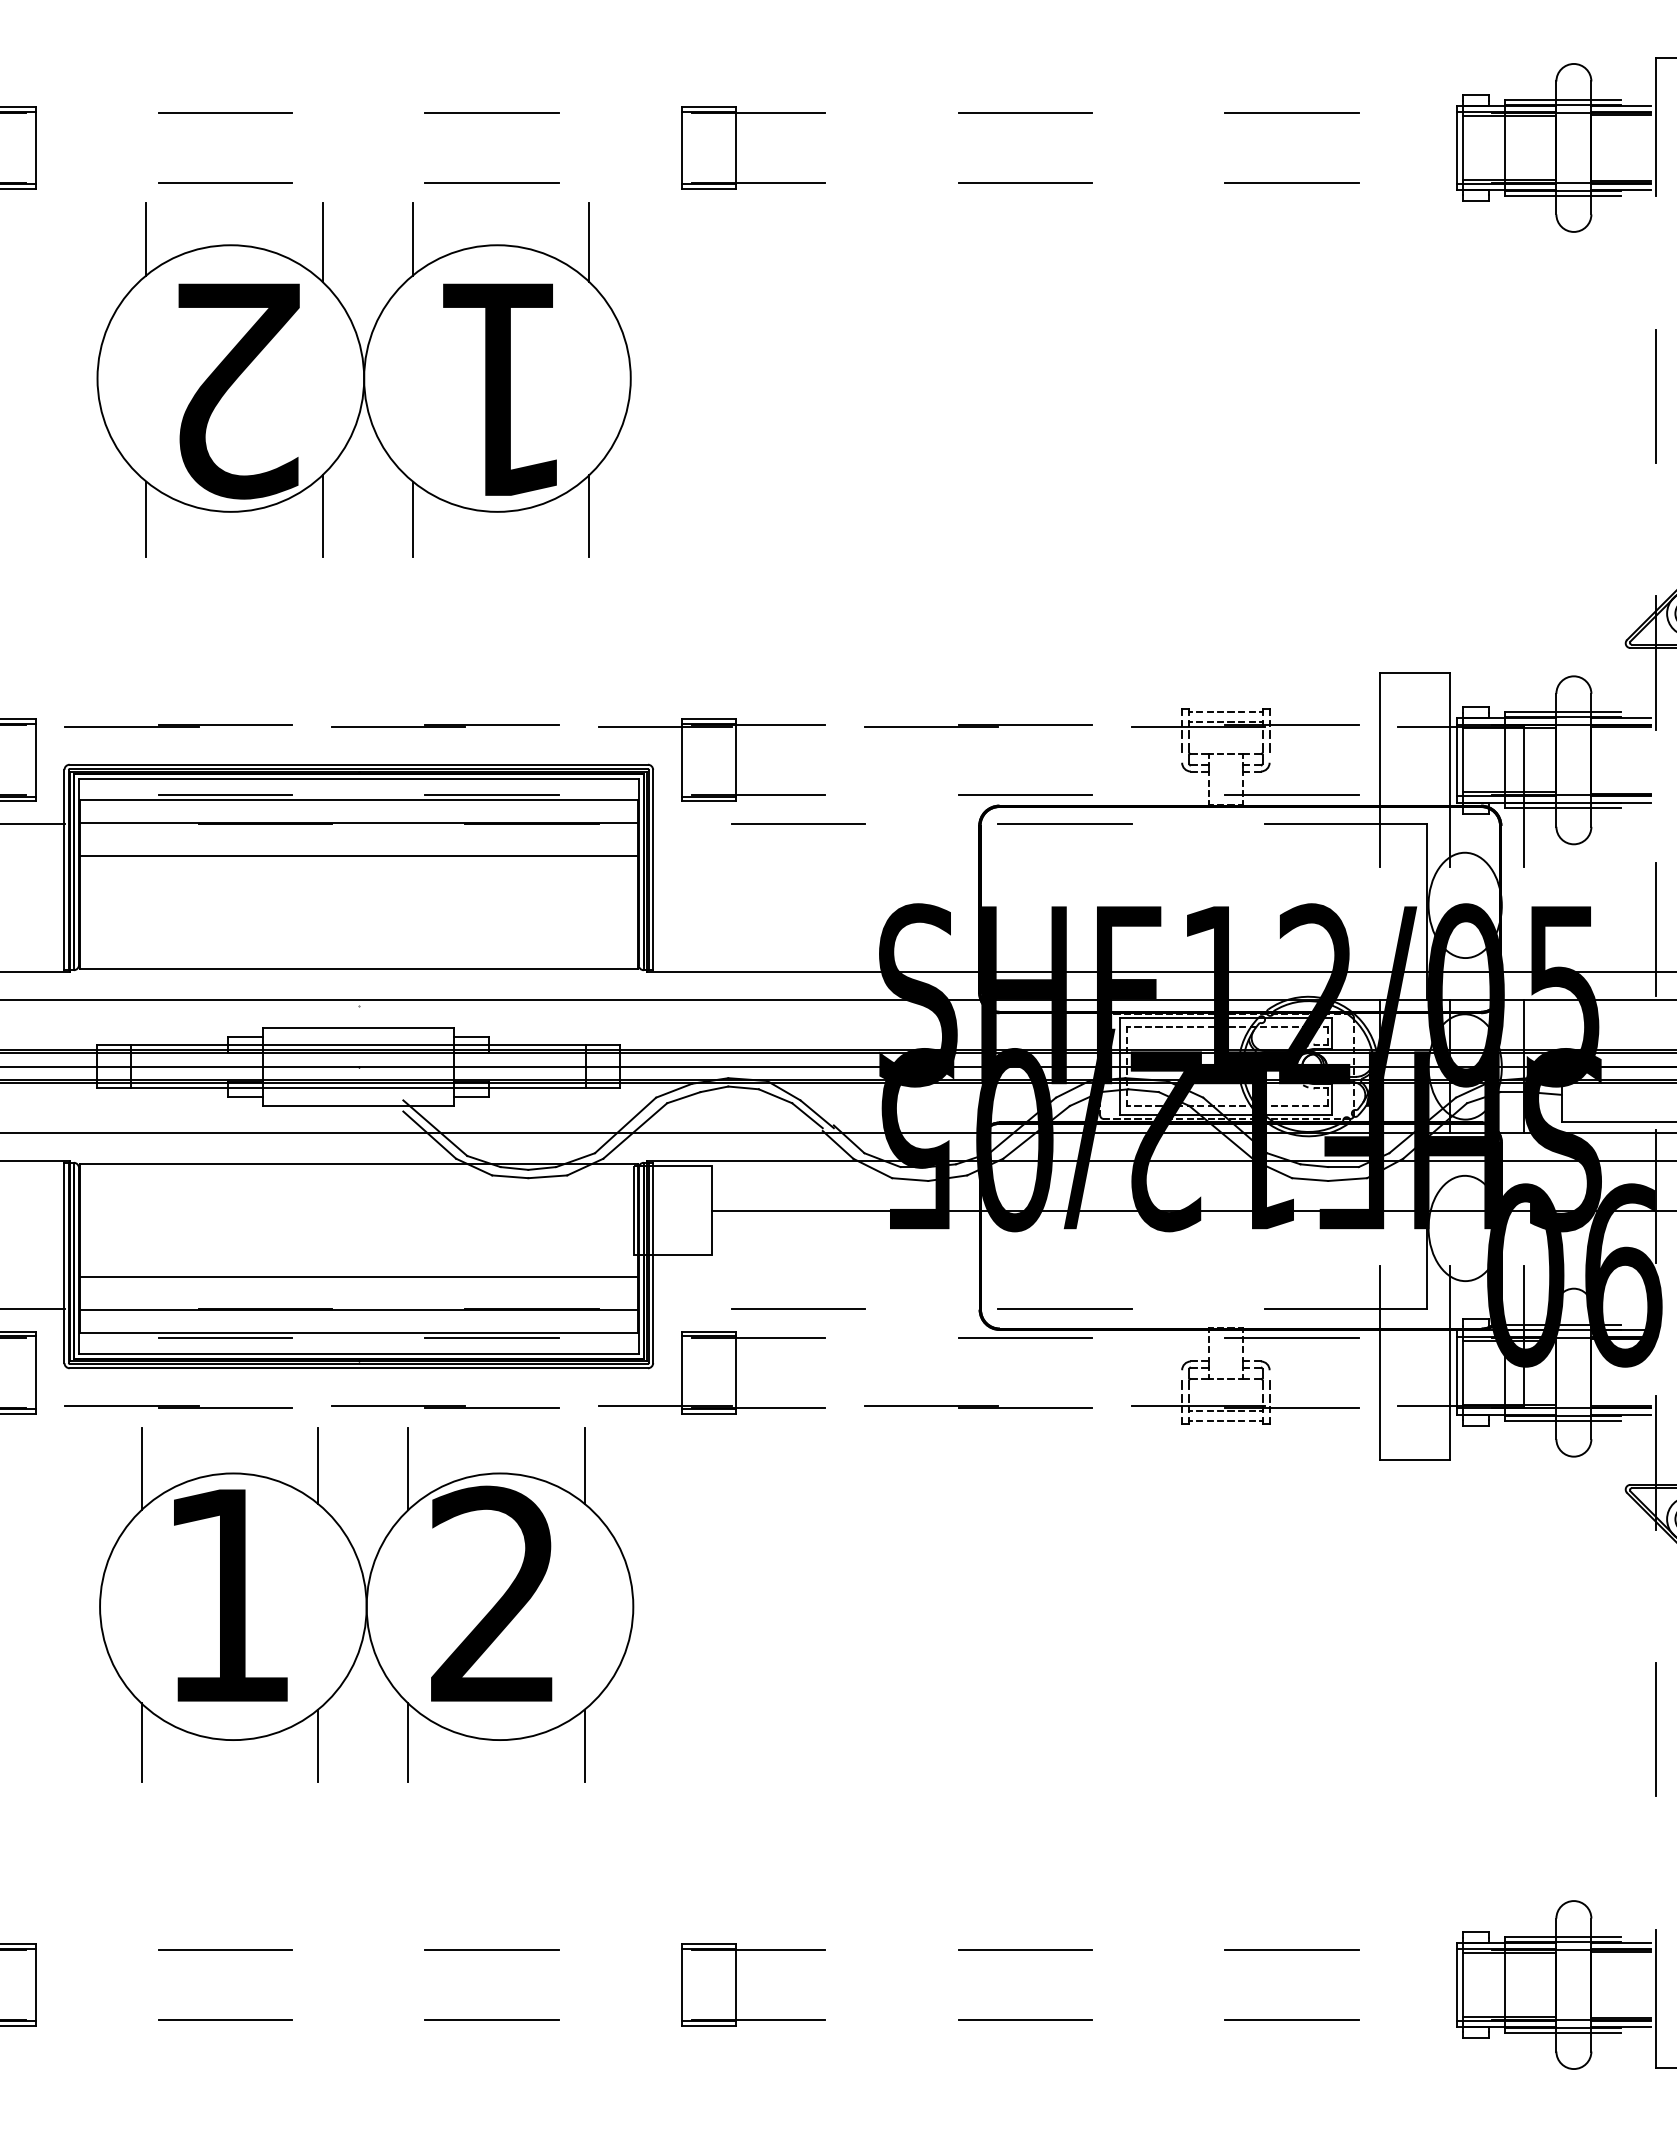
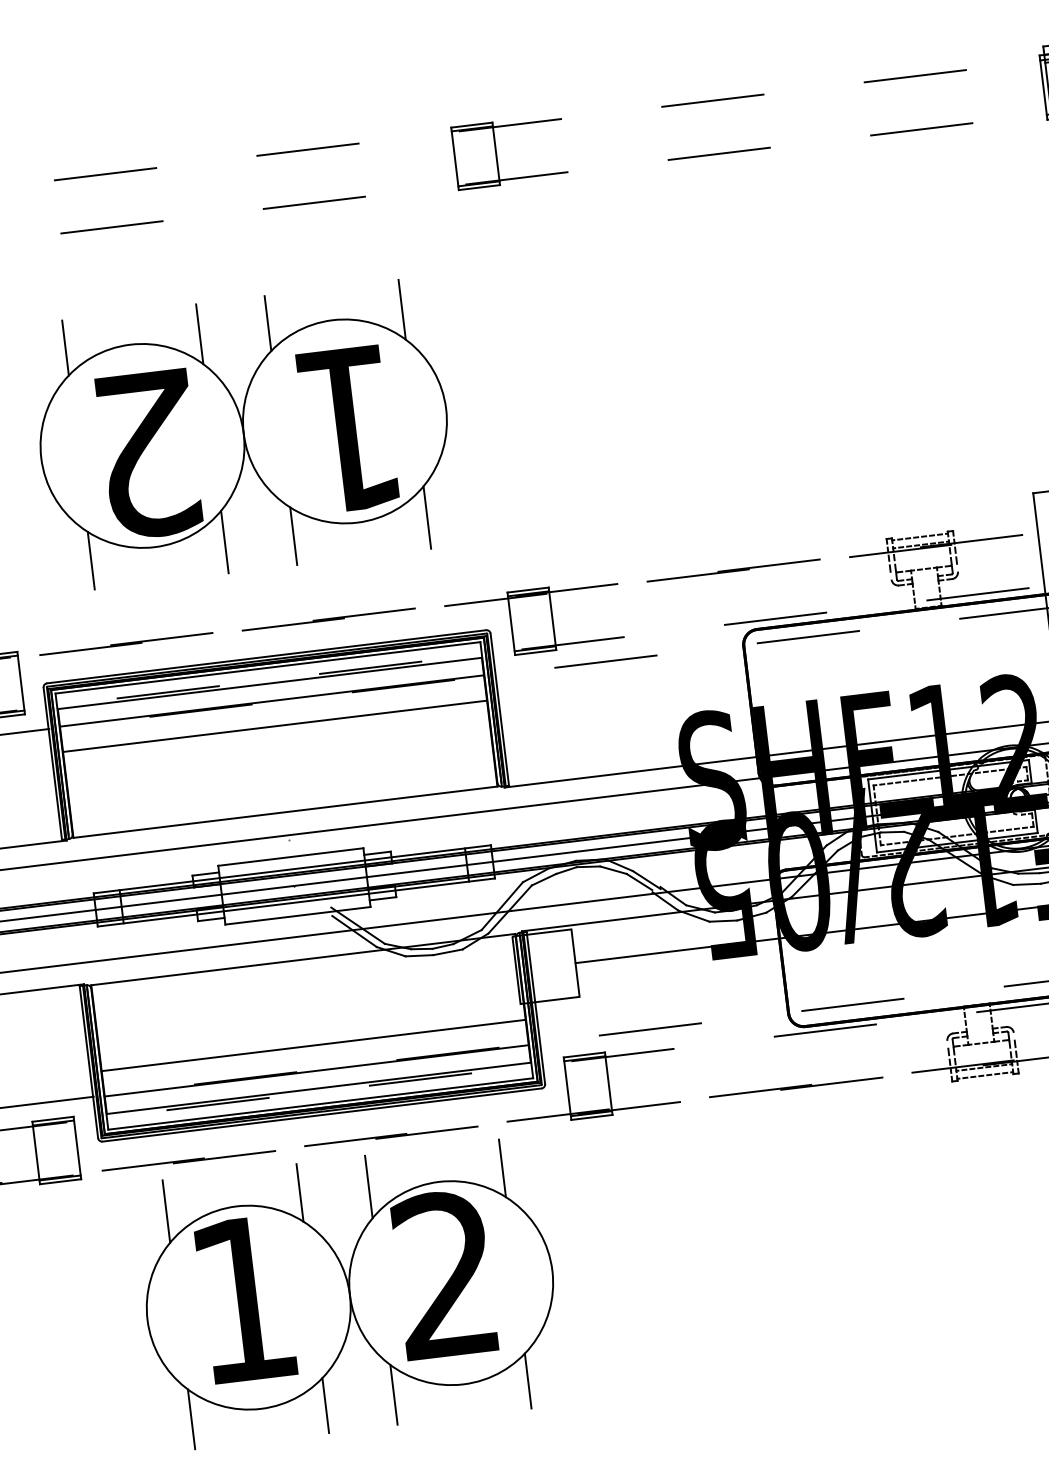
part: (363, 379) -> (243, 434), moved

